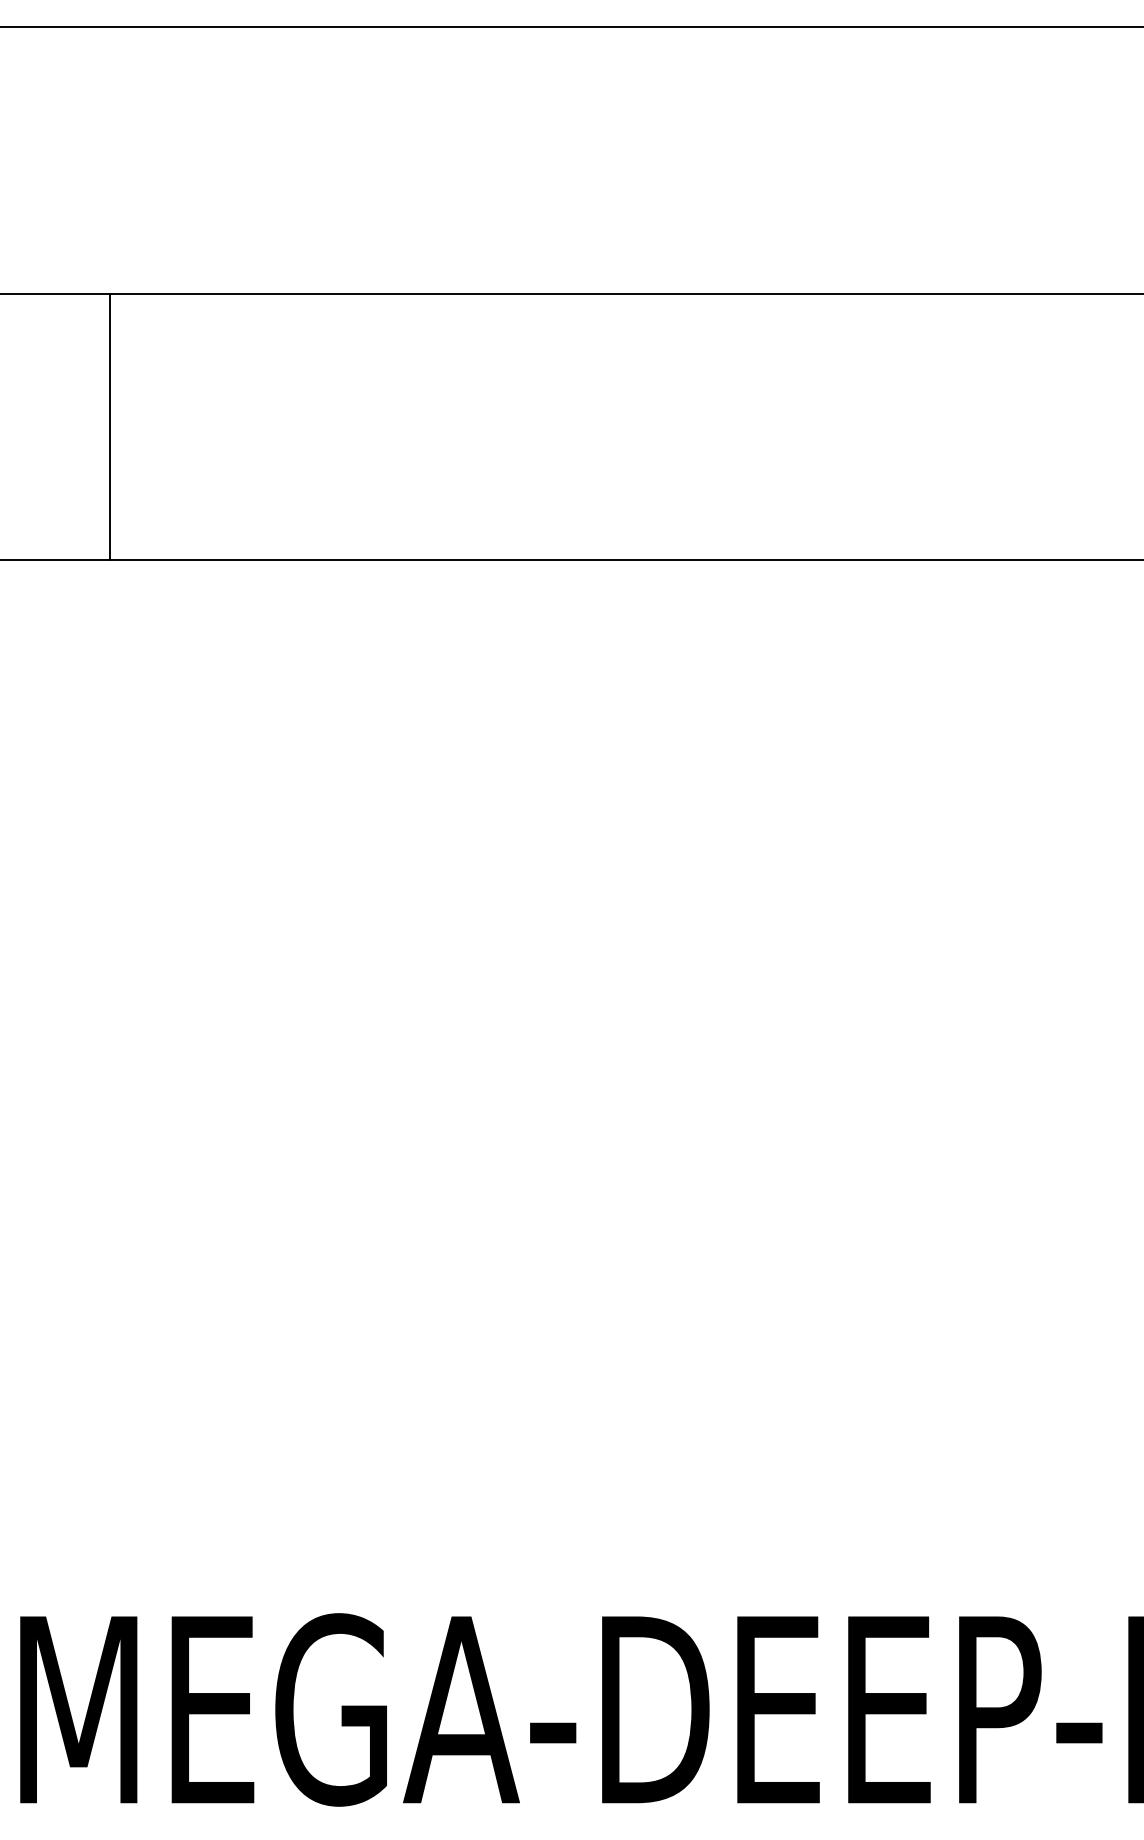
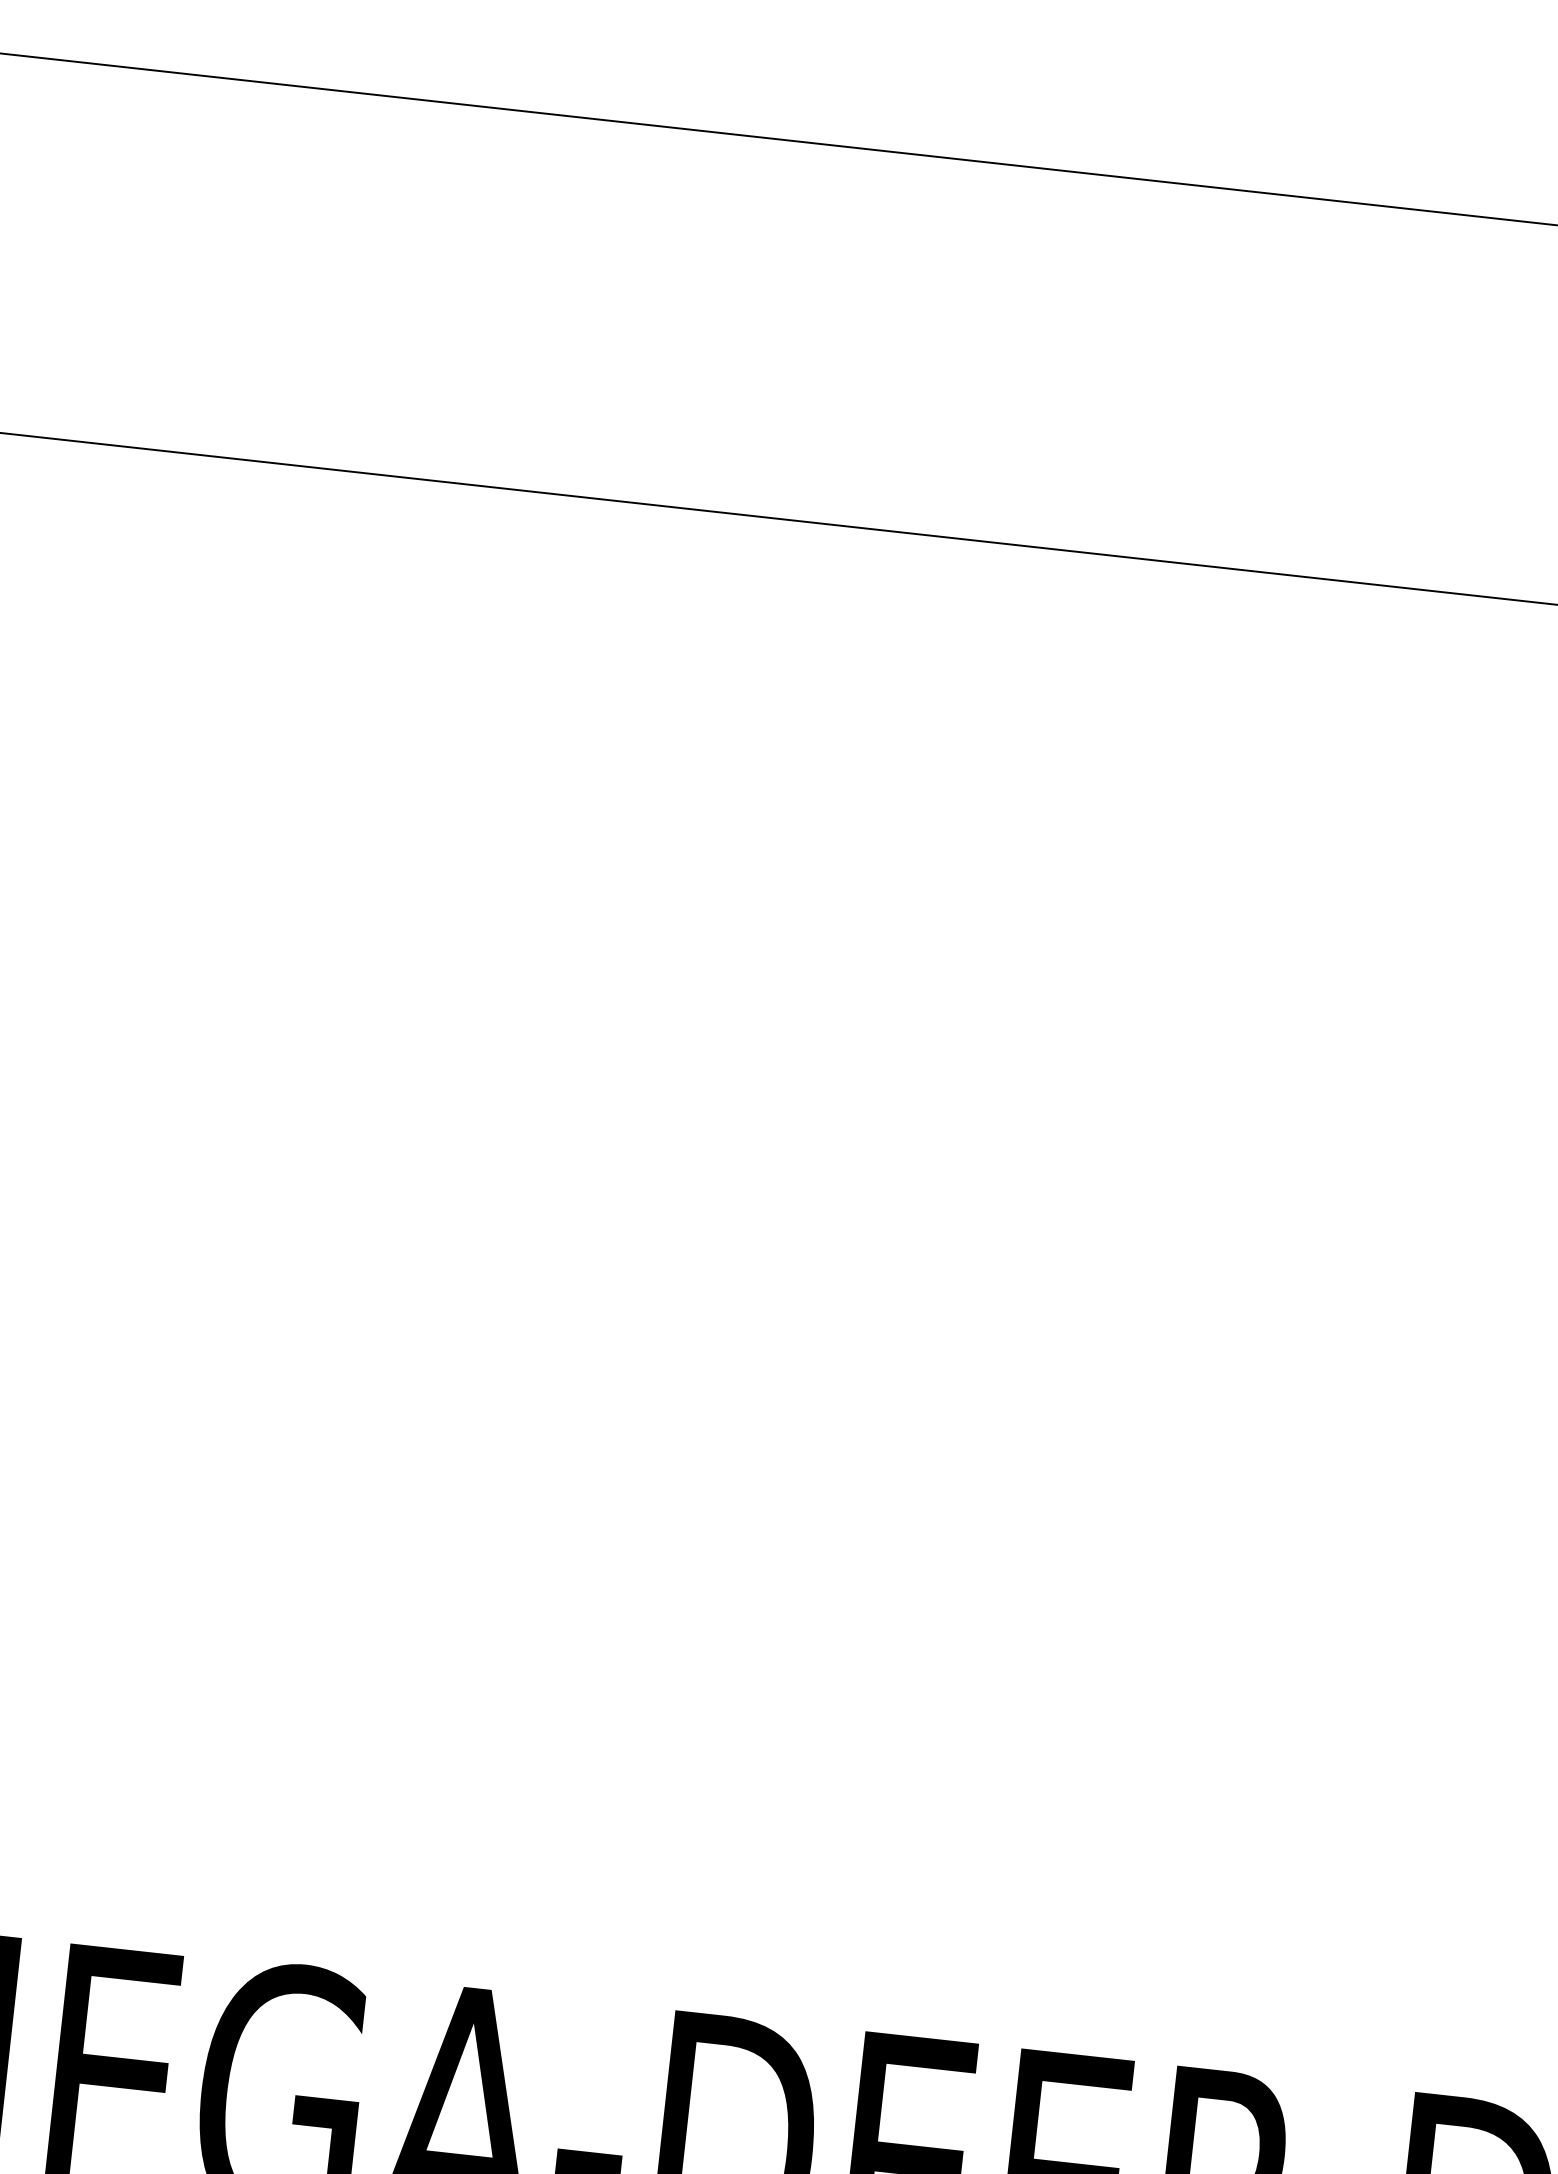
line: (109, 426) -> (167, 261), removed

